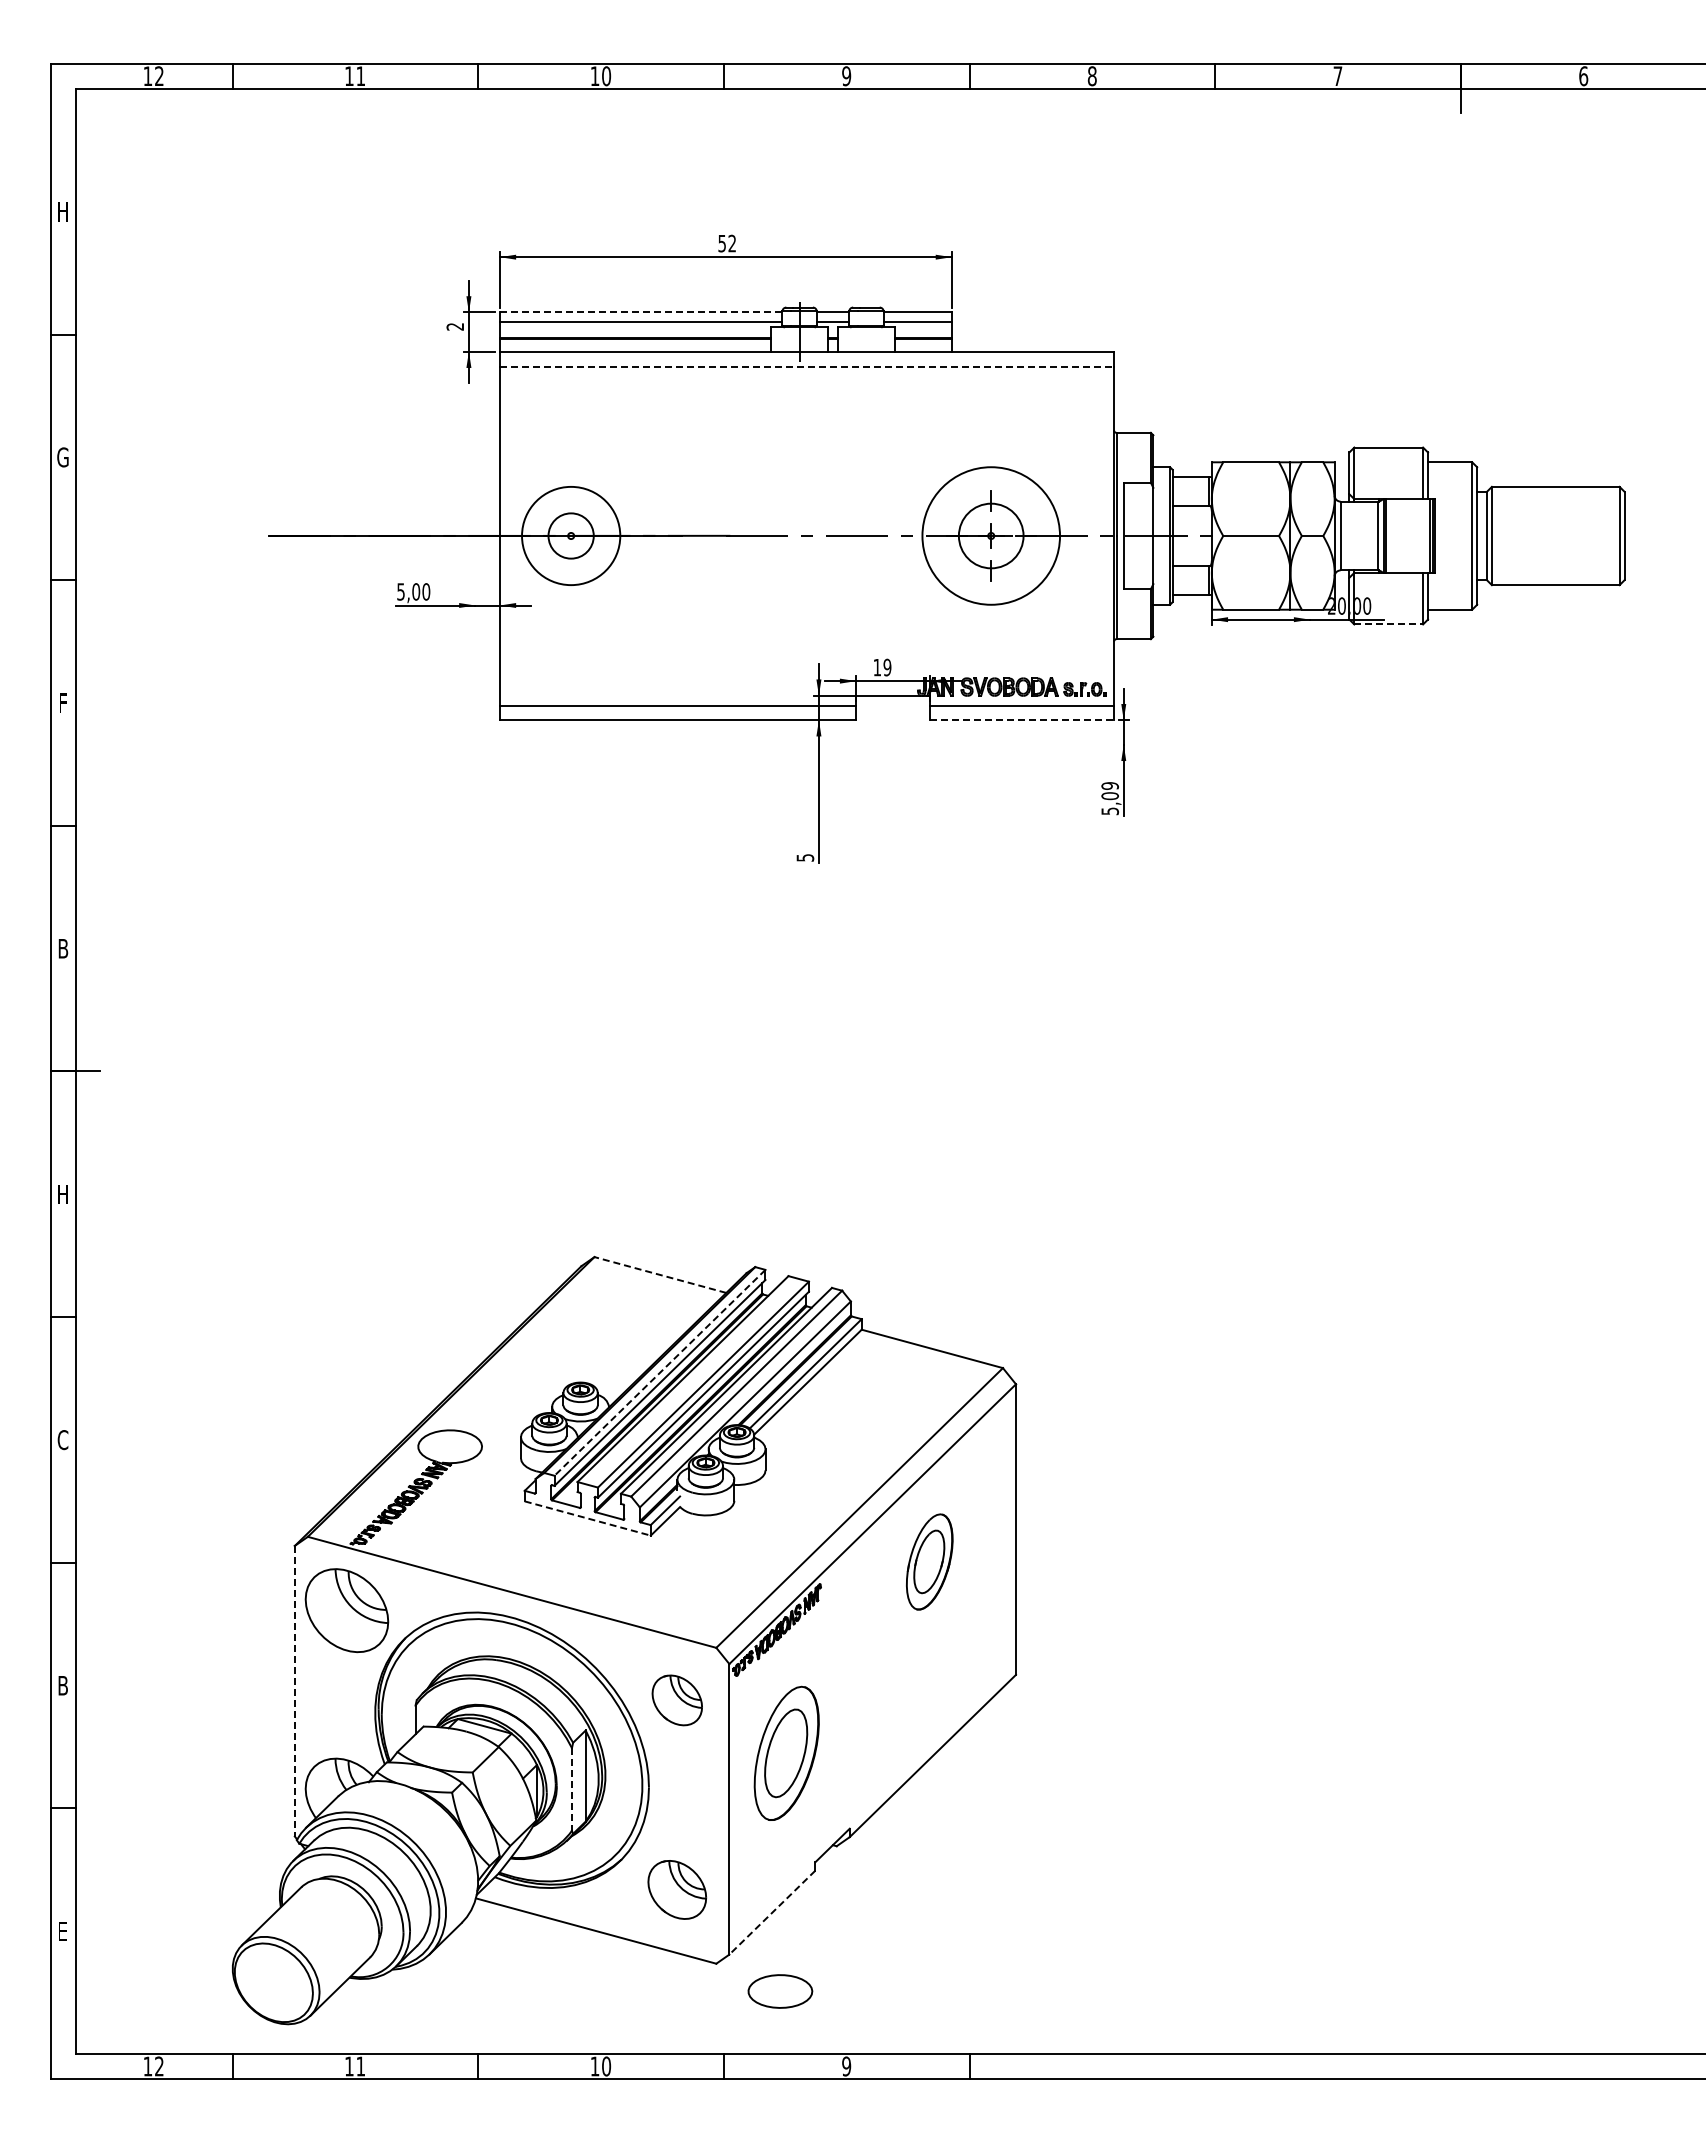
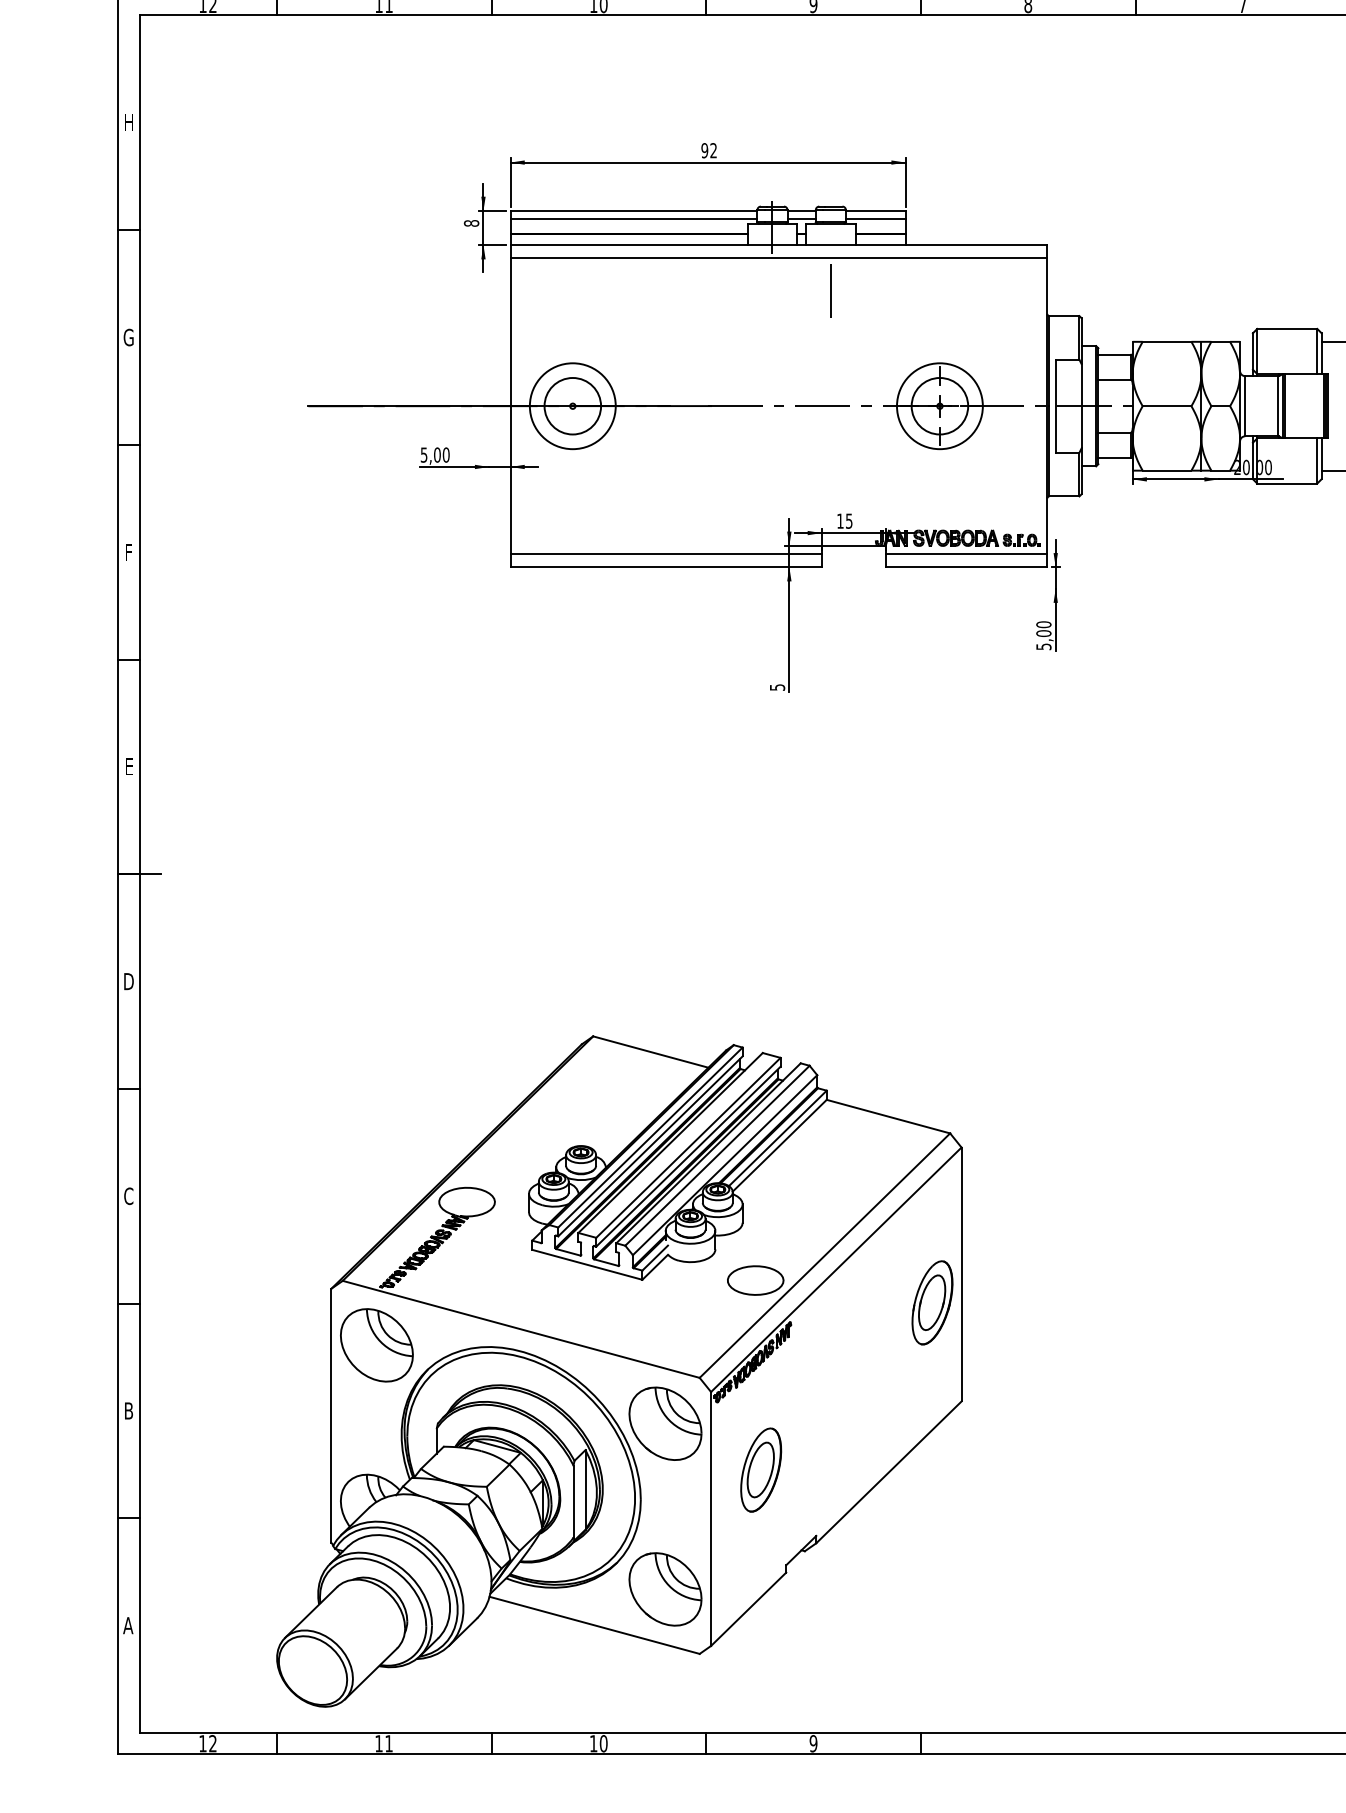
text: (722, 243) -> (705, 150), 52 -> 92
line: (641, 312) -> (634, 210), dashed -> solid
text: (455, 326) -> (471, 223), 2 -> 8
line: (807, 366) -> (779, 258), dashed -> solid
line: (866, 403) -> (830, 290), added
circle: (570, 535) -> (572, 405), size x1.43
circle: (991, 535) -> (940, 405), size x0.71
line: (1389, 624) -> (1287, 483), dashed -> solid
text: (887, 666) -> (849, 520), 19 -> 15
line: (1022, 720) -> (967, 567), dashed -> solid
text: (1109, 785) -> (1043, 624), 5,09 -> 5,00
text: (63, 948) -> (129, 766), B -> E
text: (62, 1194) -> (128, 981), H -> D
line: (659, 1274) -> (650, 1051), dashed -> solid
line: (659, 1373) -> (650, 1138), dashed -> solid
line: (588, 1518) -> (587, 1264), dashed -> solid
part: (929, 1561) -> (932, 1302), moved
line: (294, 1691) -> (331, 1416), dashed -> solid
part: (677, 1700) -> (665, 1423), size x1.67
part: (786, 1752) -> (761, 1469), size x0.71
line: (571, 1789) -> (573, 1501), dashed -> solid
part: (677, 1889) -> (665, 1589), size x1.43
line: (772, 1913) -> (748, 1610), dashed -> solid
text: (62, 1931) -> (128, 1625), E -> A
part: (780, 1991) -> (755, 1280), moved

